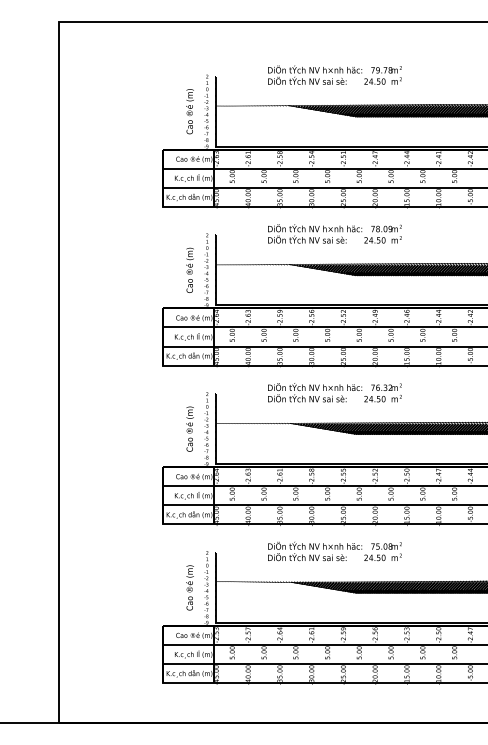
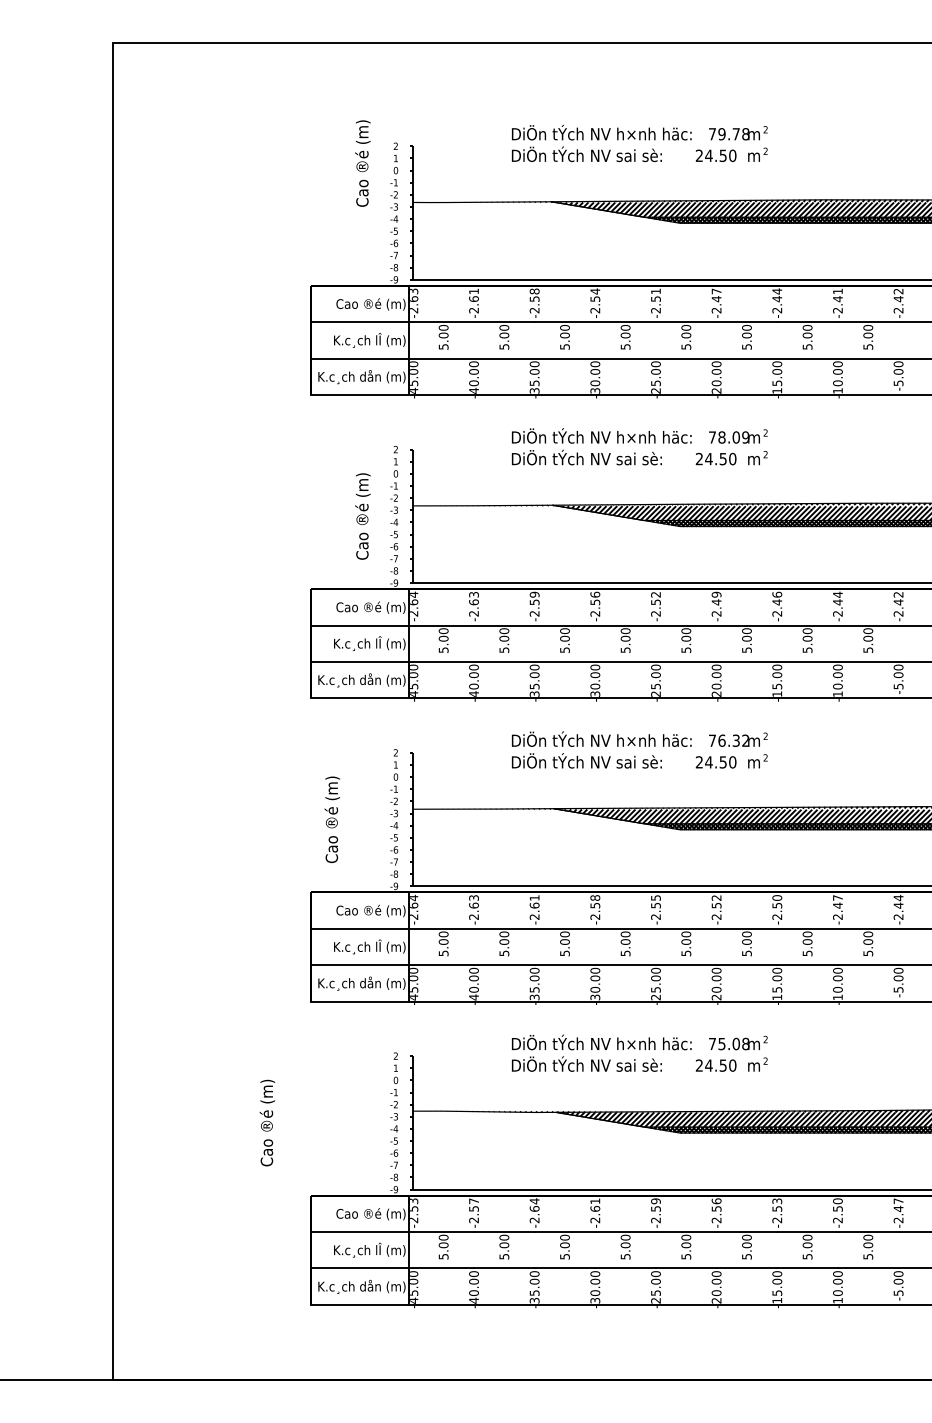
text: (189, 111) -> (361, 163), moved
text: (189, 428) -> (331, 818), moved
text: (189, 587) -> (266, 1122), moved

